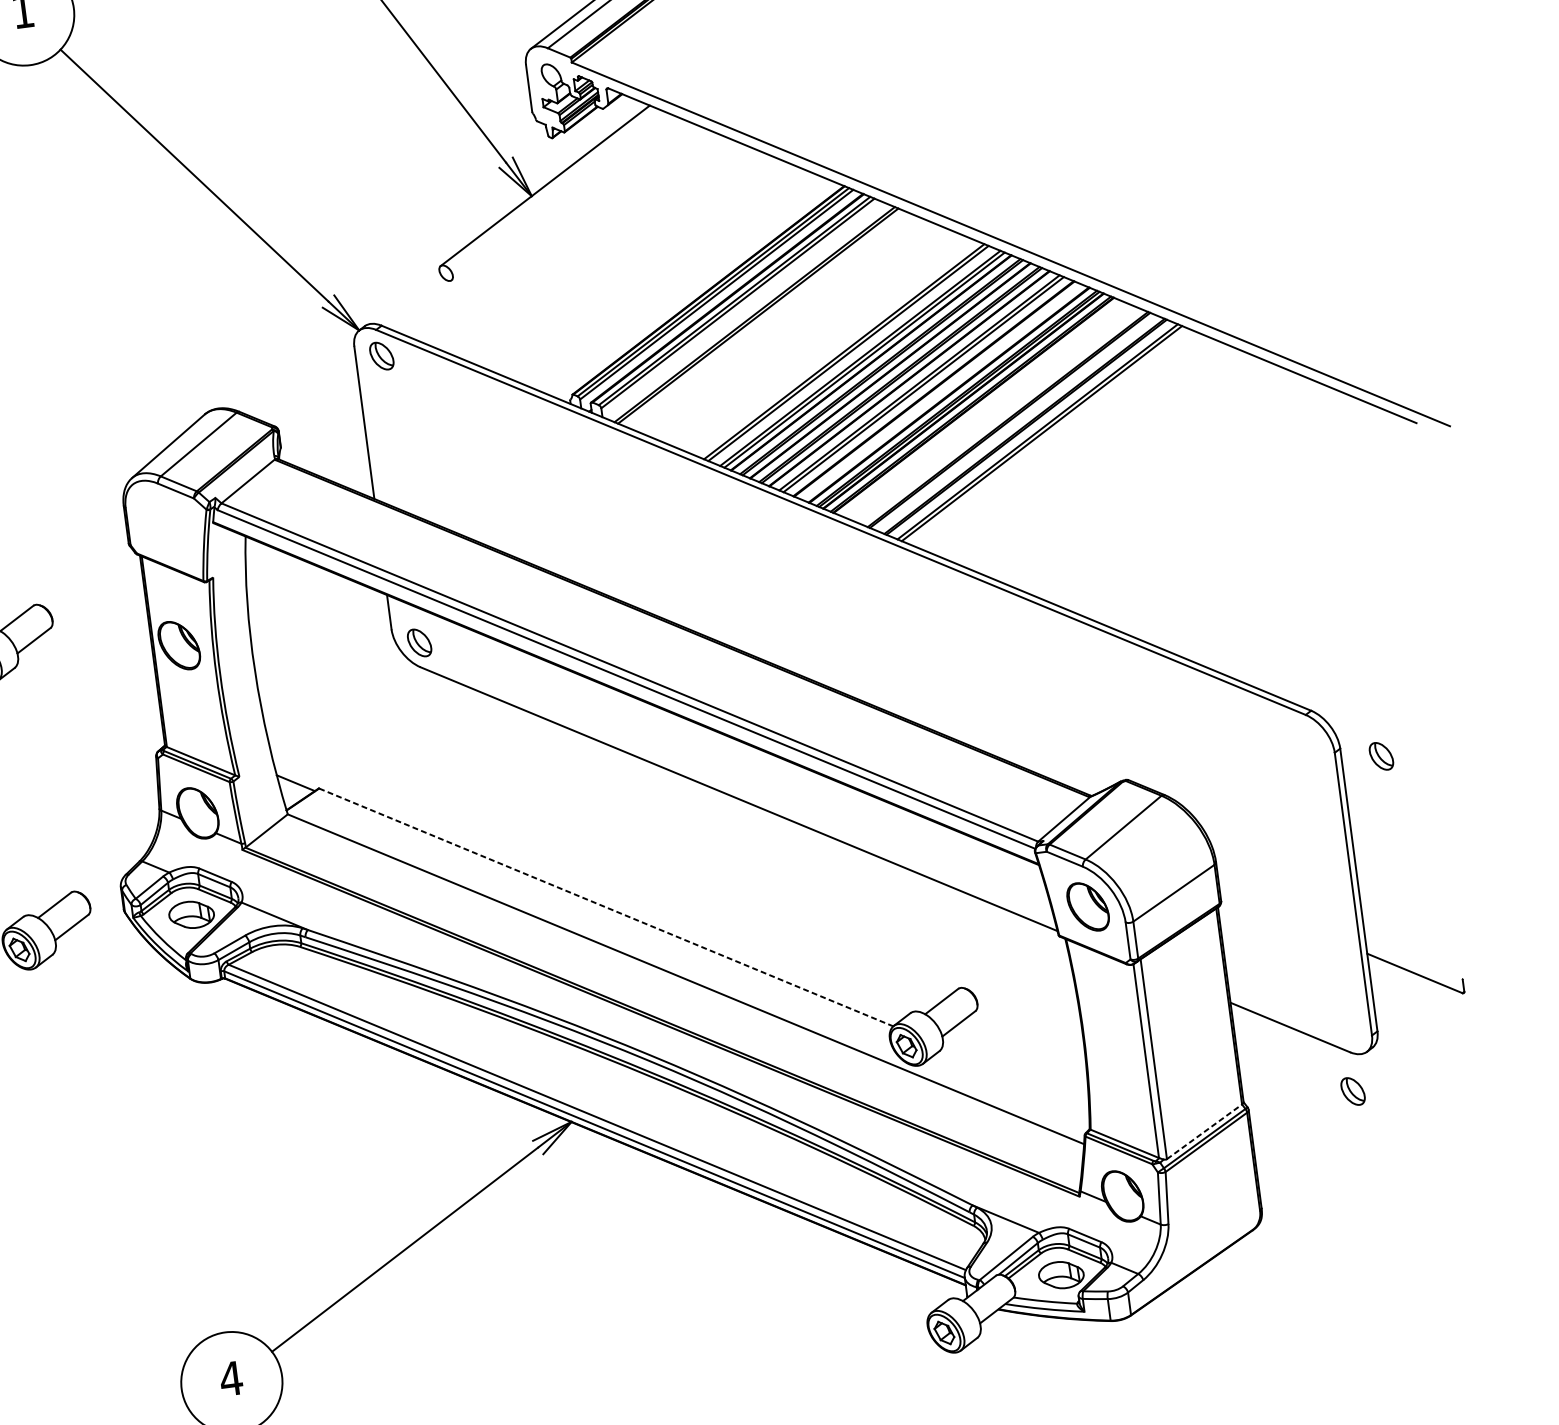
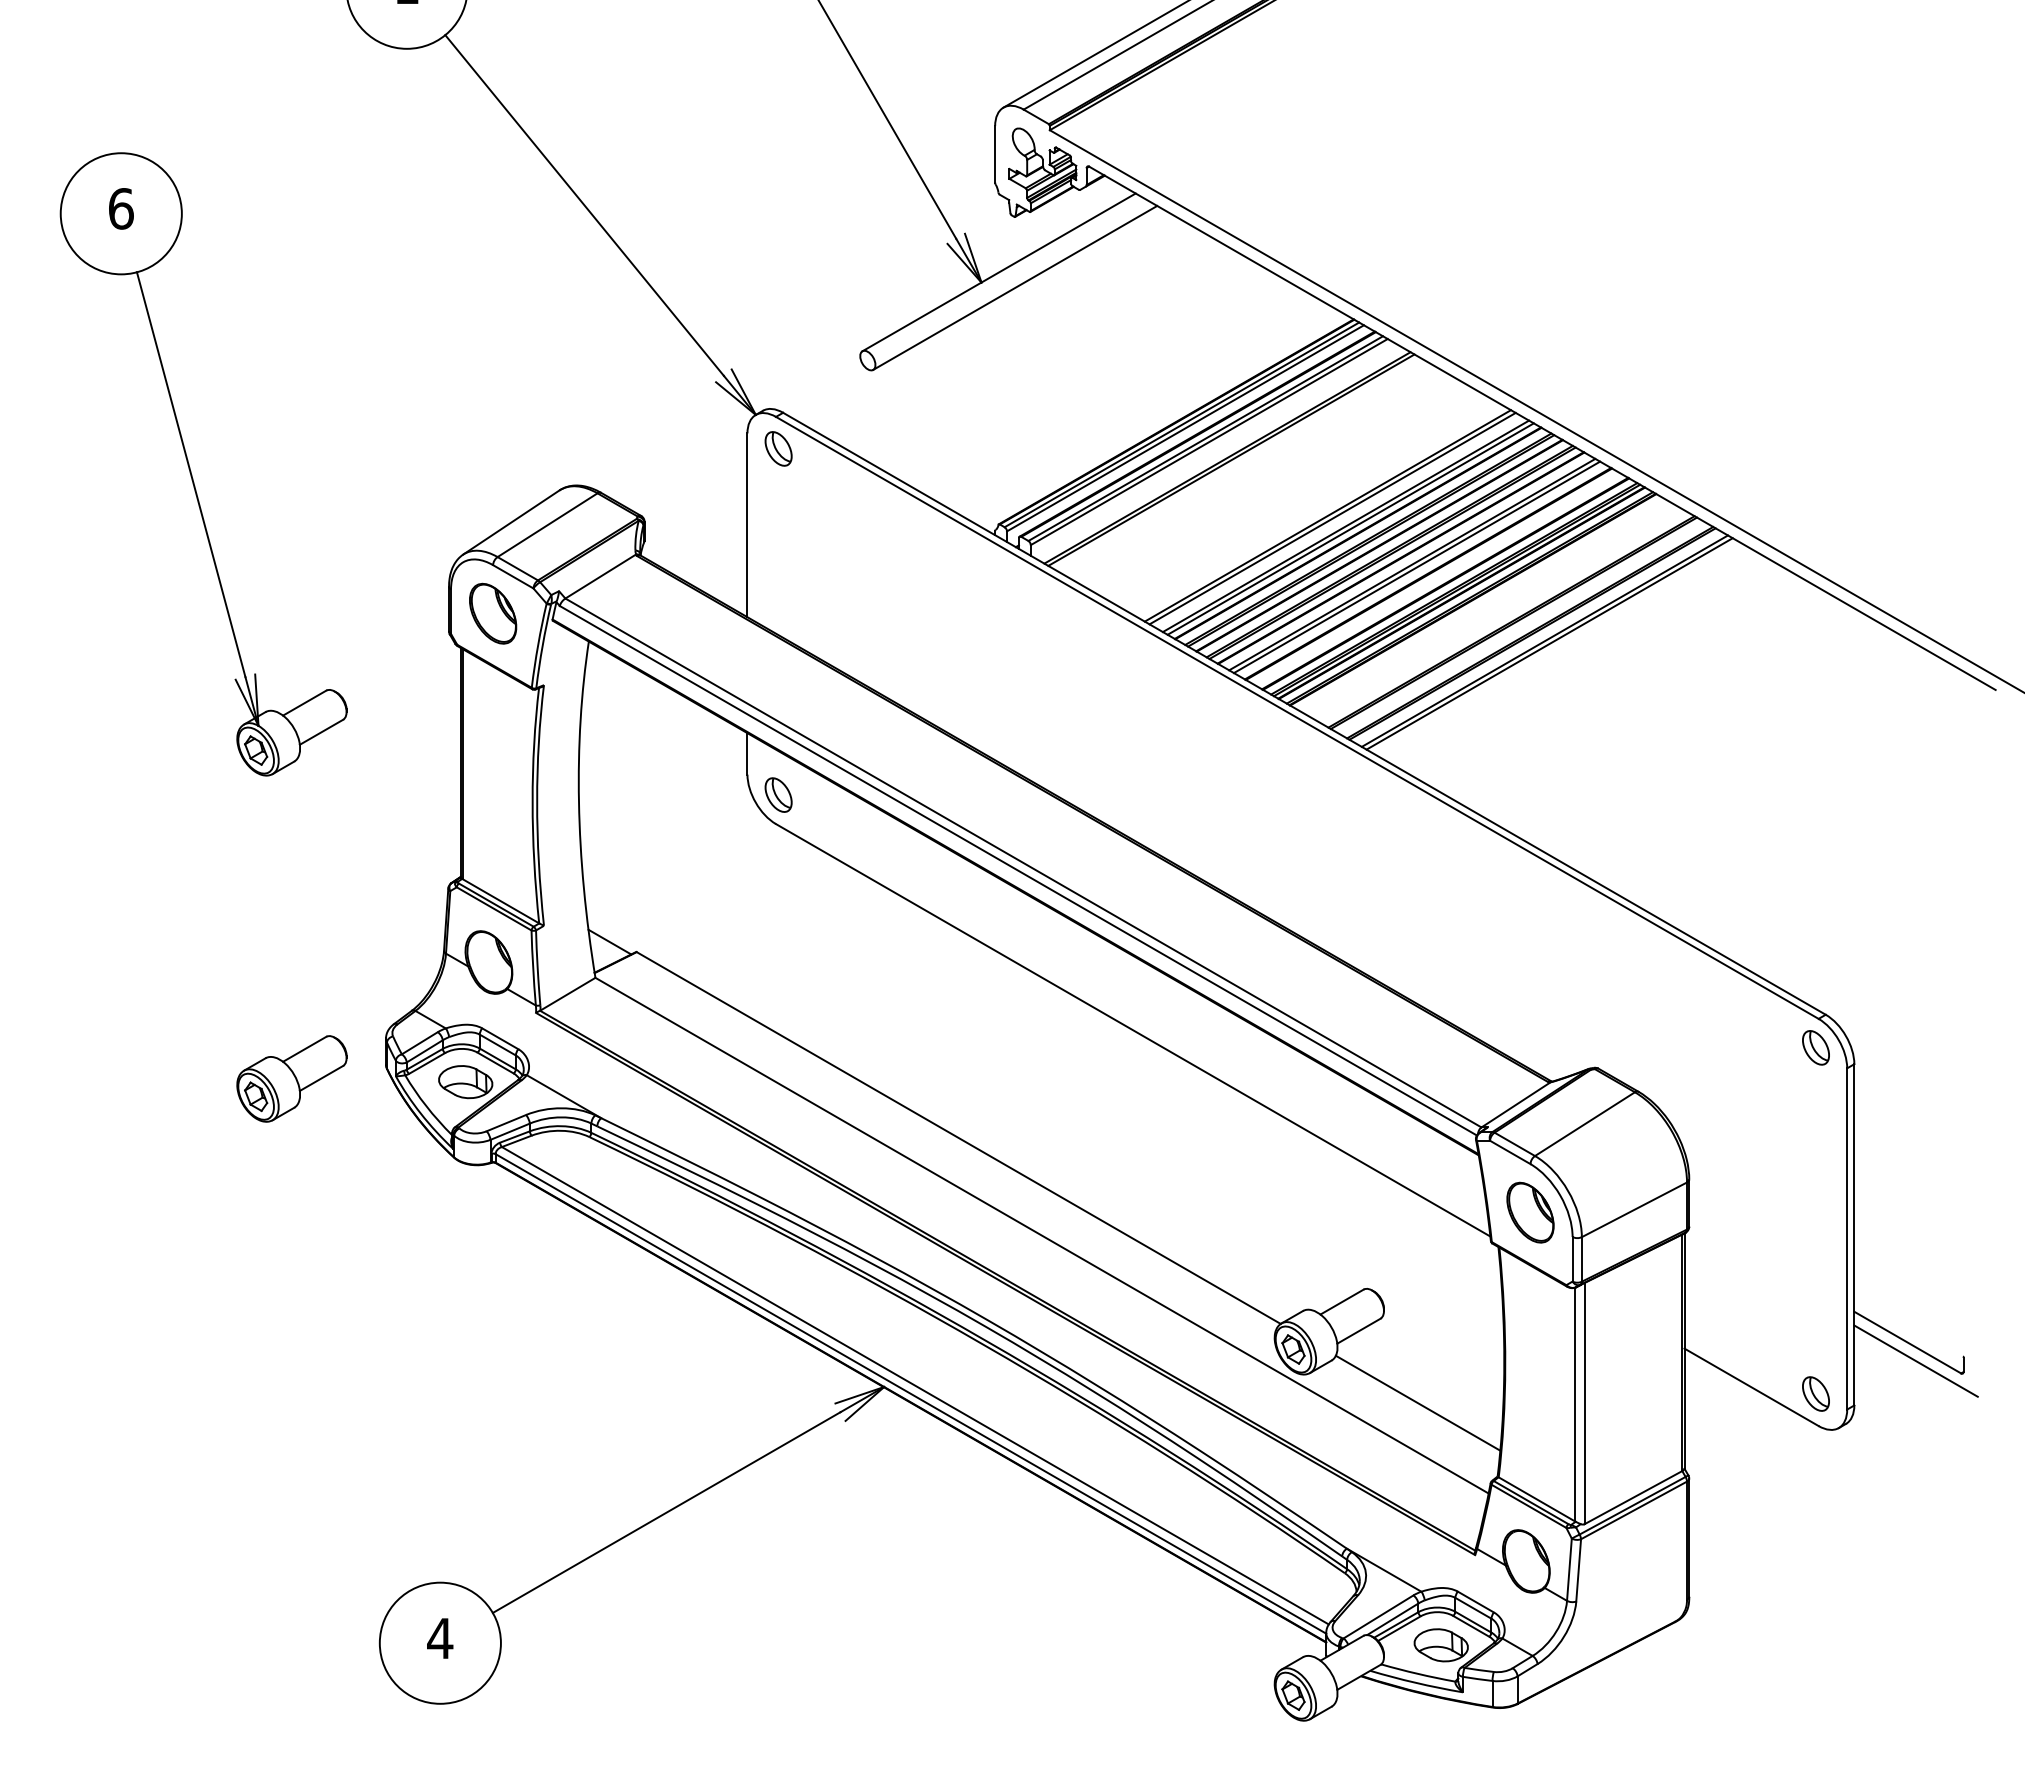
line: (560, 196) -> (1015, 287), added
part: (179, 645) -> (493, 613), moved
part: (1380, 756) -> (1815, 1047), moved
line: (606, 907) -> (958, 1138), dashed -> solid
line: (1423, 987) -> (1915, 1360), added
line: (1015, 1076) -> (1417, 1402), added
part: (1352, 1091) -> (1815, 1393), moved
line: (1204, 1131) -> (1633, 1497), dashed -> solid

